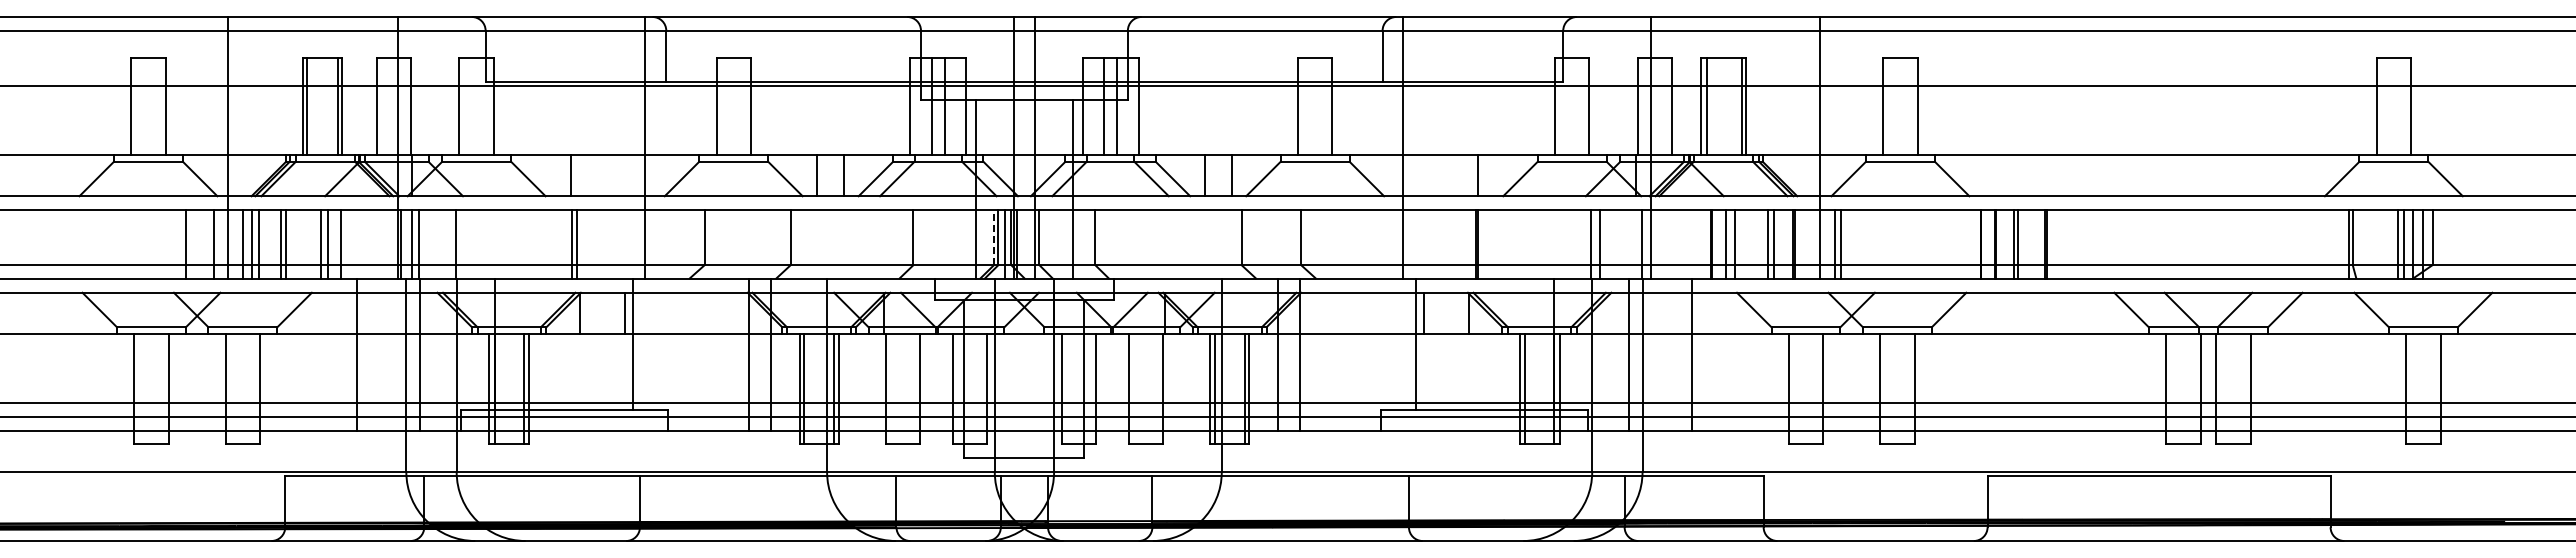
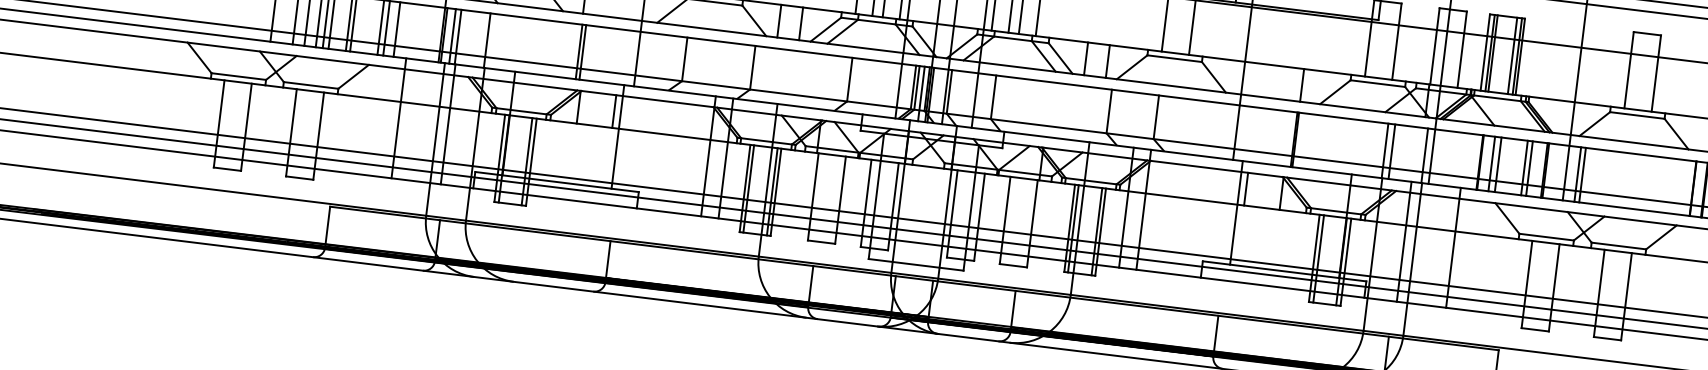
line: (1711, 106) -> (1493, 53), added
line: (1735, 106) -> (1512, 55), added
line: (993, 237) -> (913, 87), dashed -> solid

